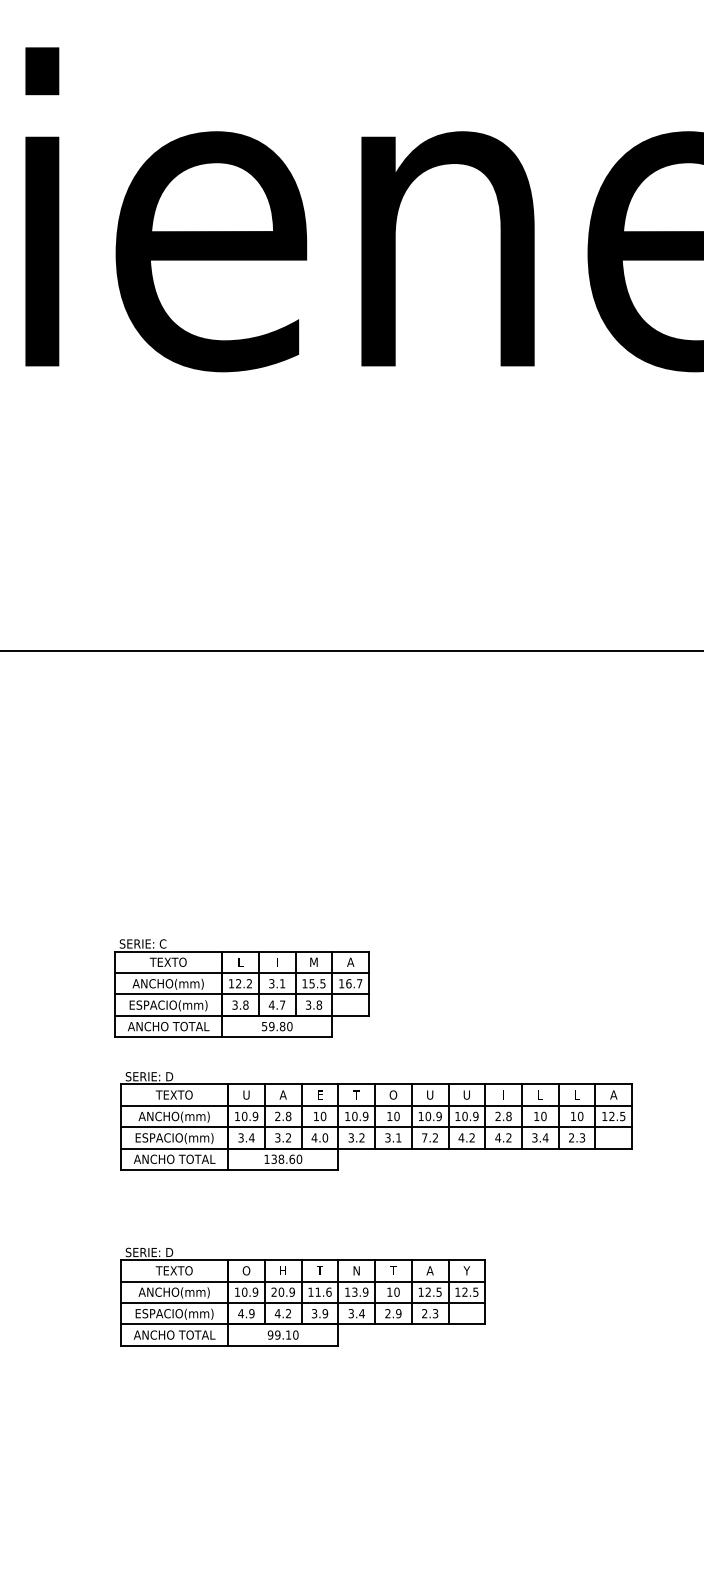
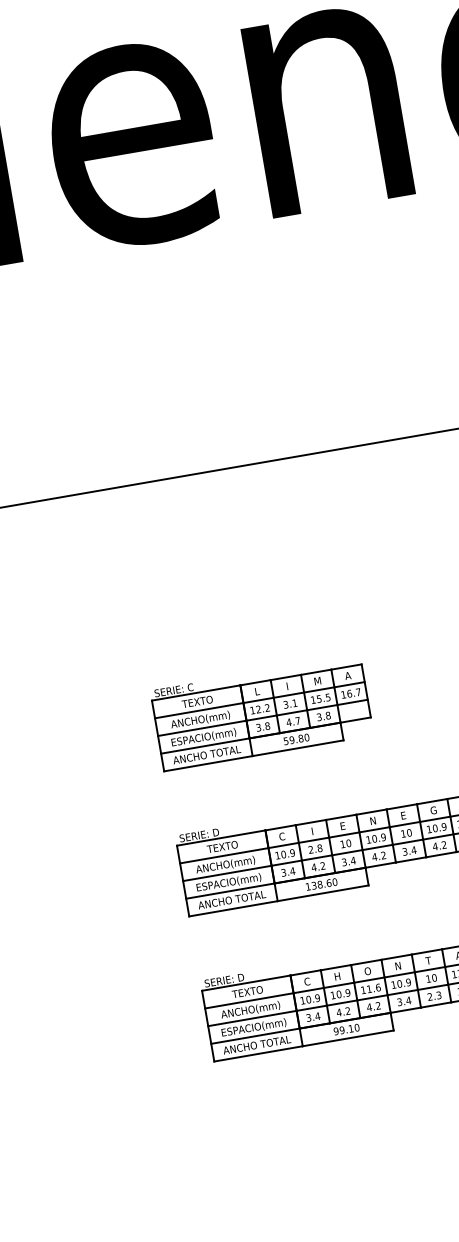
part: (241, 988) -> (261, 713), moved
text: (246, 1094) -> (282, 836), U -> C
text: (282, 1094) -> (311, 831), A -> I
text: (356, 1094) -> (372, 820), T -> N
text: (393, 1094) -> (403, 815), O -> E
text: (429, 1094) -> (433, 810), U -> G
text: (277, 1137) -> (313, 867), 3.2 -> 4.2
text: (319, 1137) -> (348, 861), 4.0 -> 3.4
text: (351, 1137) -> (374, 856), 3.2 -> 4.2
text: (398, 1137) -> (413, 850), 3.1 -> 3.4
text: (424, 1137) -> (435, 846), 7.2 -> 4.2
text: (246, 1270) -> (307, 981), O -> C
text: (319, 1270) -> (367, 971), T -> O
text: (273, 1291) -> (332, 994), 20.9 -> 10.9
text: (354, 1291) -> (399, 983), 13.9 -> 10.9
text: (246, 1313) -> (313, 1016), 4.9 -> 3.4
text: (319, 1313) -> (373, 1006), 3.9 -> 4.2
text: (398, 1313) -> (438, 995), 2.9 -> 2.3

